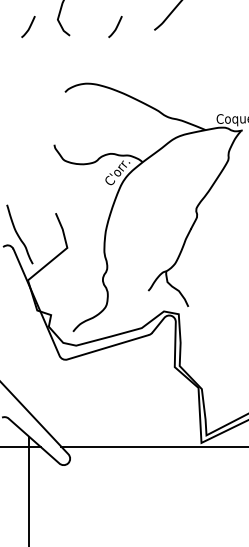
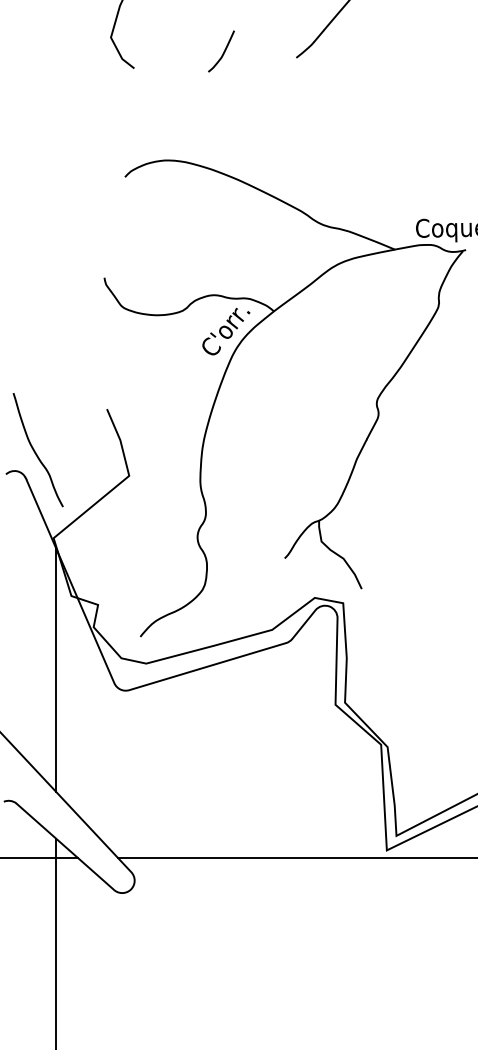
curve: (28, 27) -> (54, 52), removed
line: (29, 348) -> (56, 669), added

